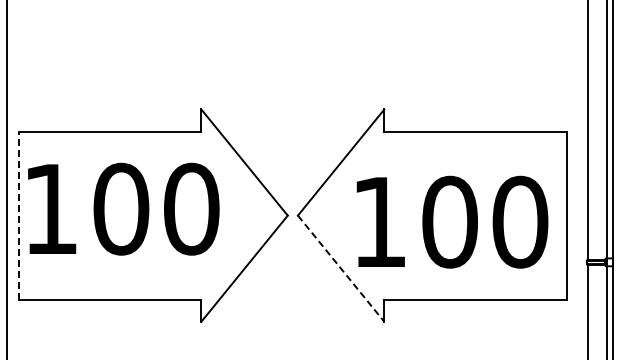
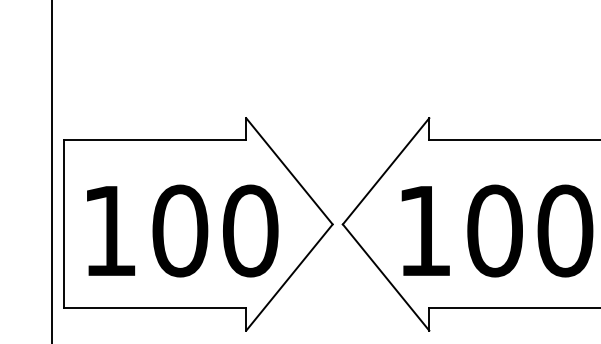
text: (123, 208) -> (182, 230), moved
line: (18, 215) -> (63, 224), dashed -> solid
line: (341, 269) -> (386, 278), dashed -> solid

